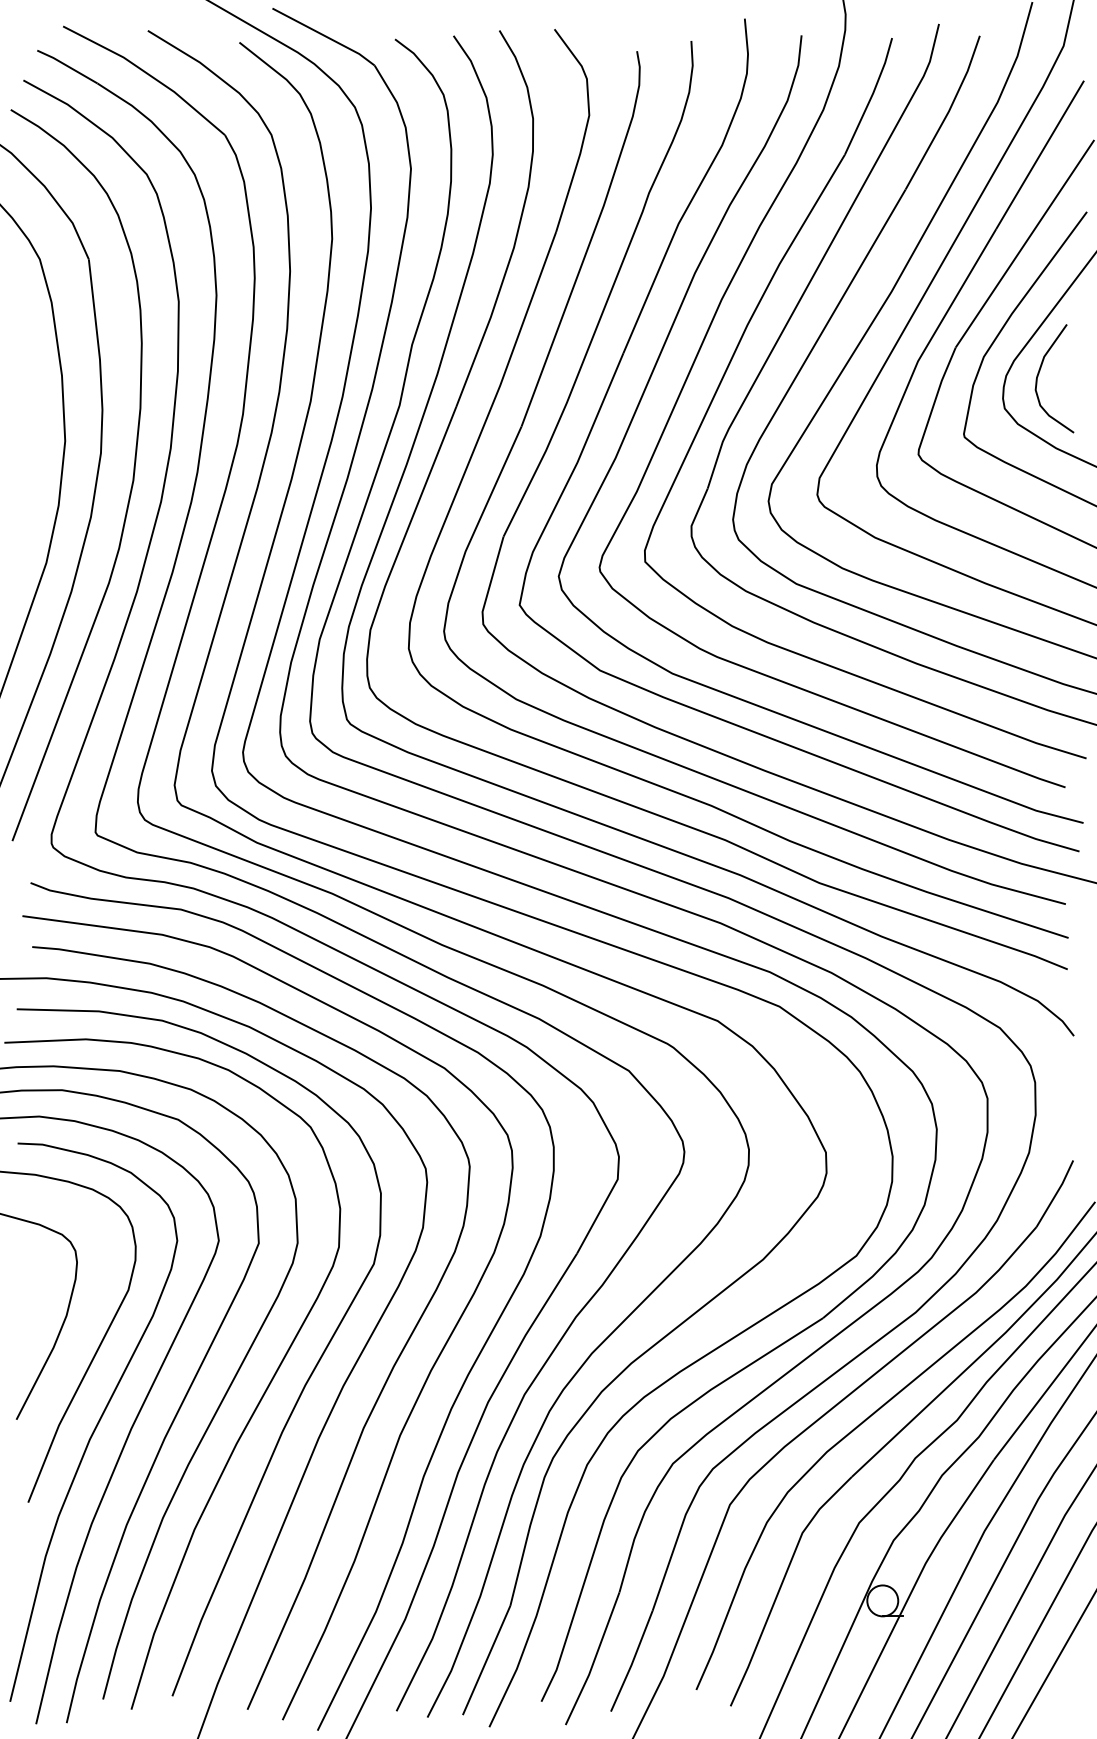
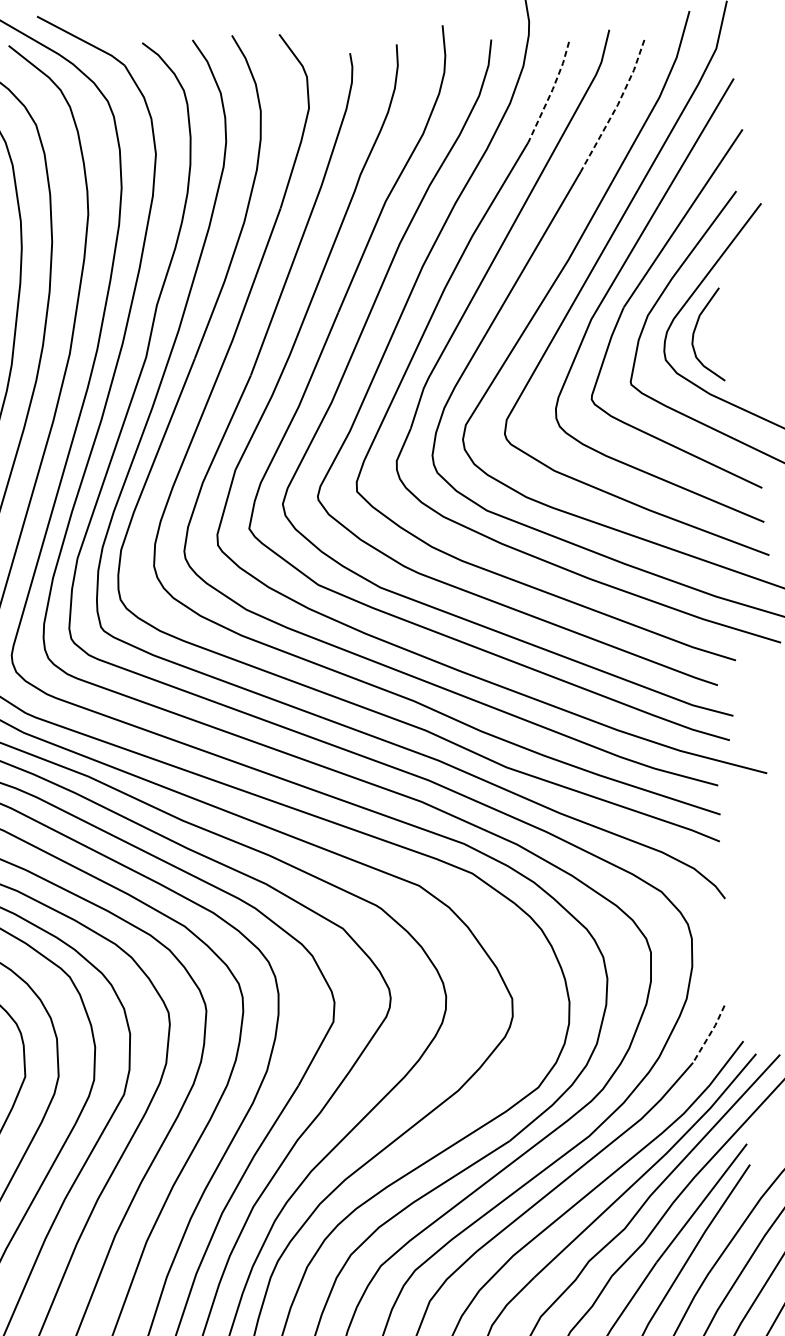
line: (871, 96) -> (551, 92), solid -> dashed
line: (947, 114) -> (616, 107), solid -> dashed
line: (1056, 1193) -> (710, 1033), solid -> dashed

